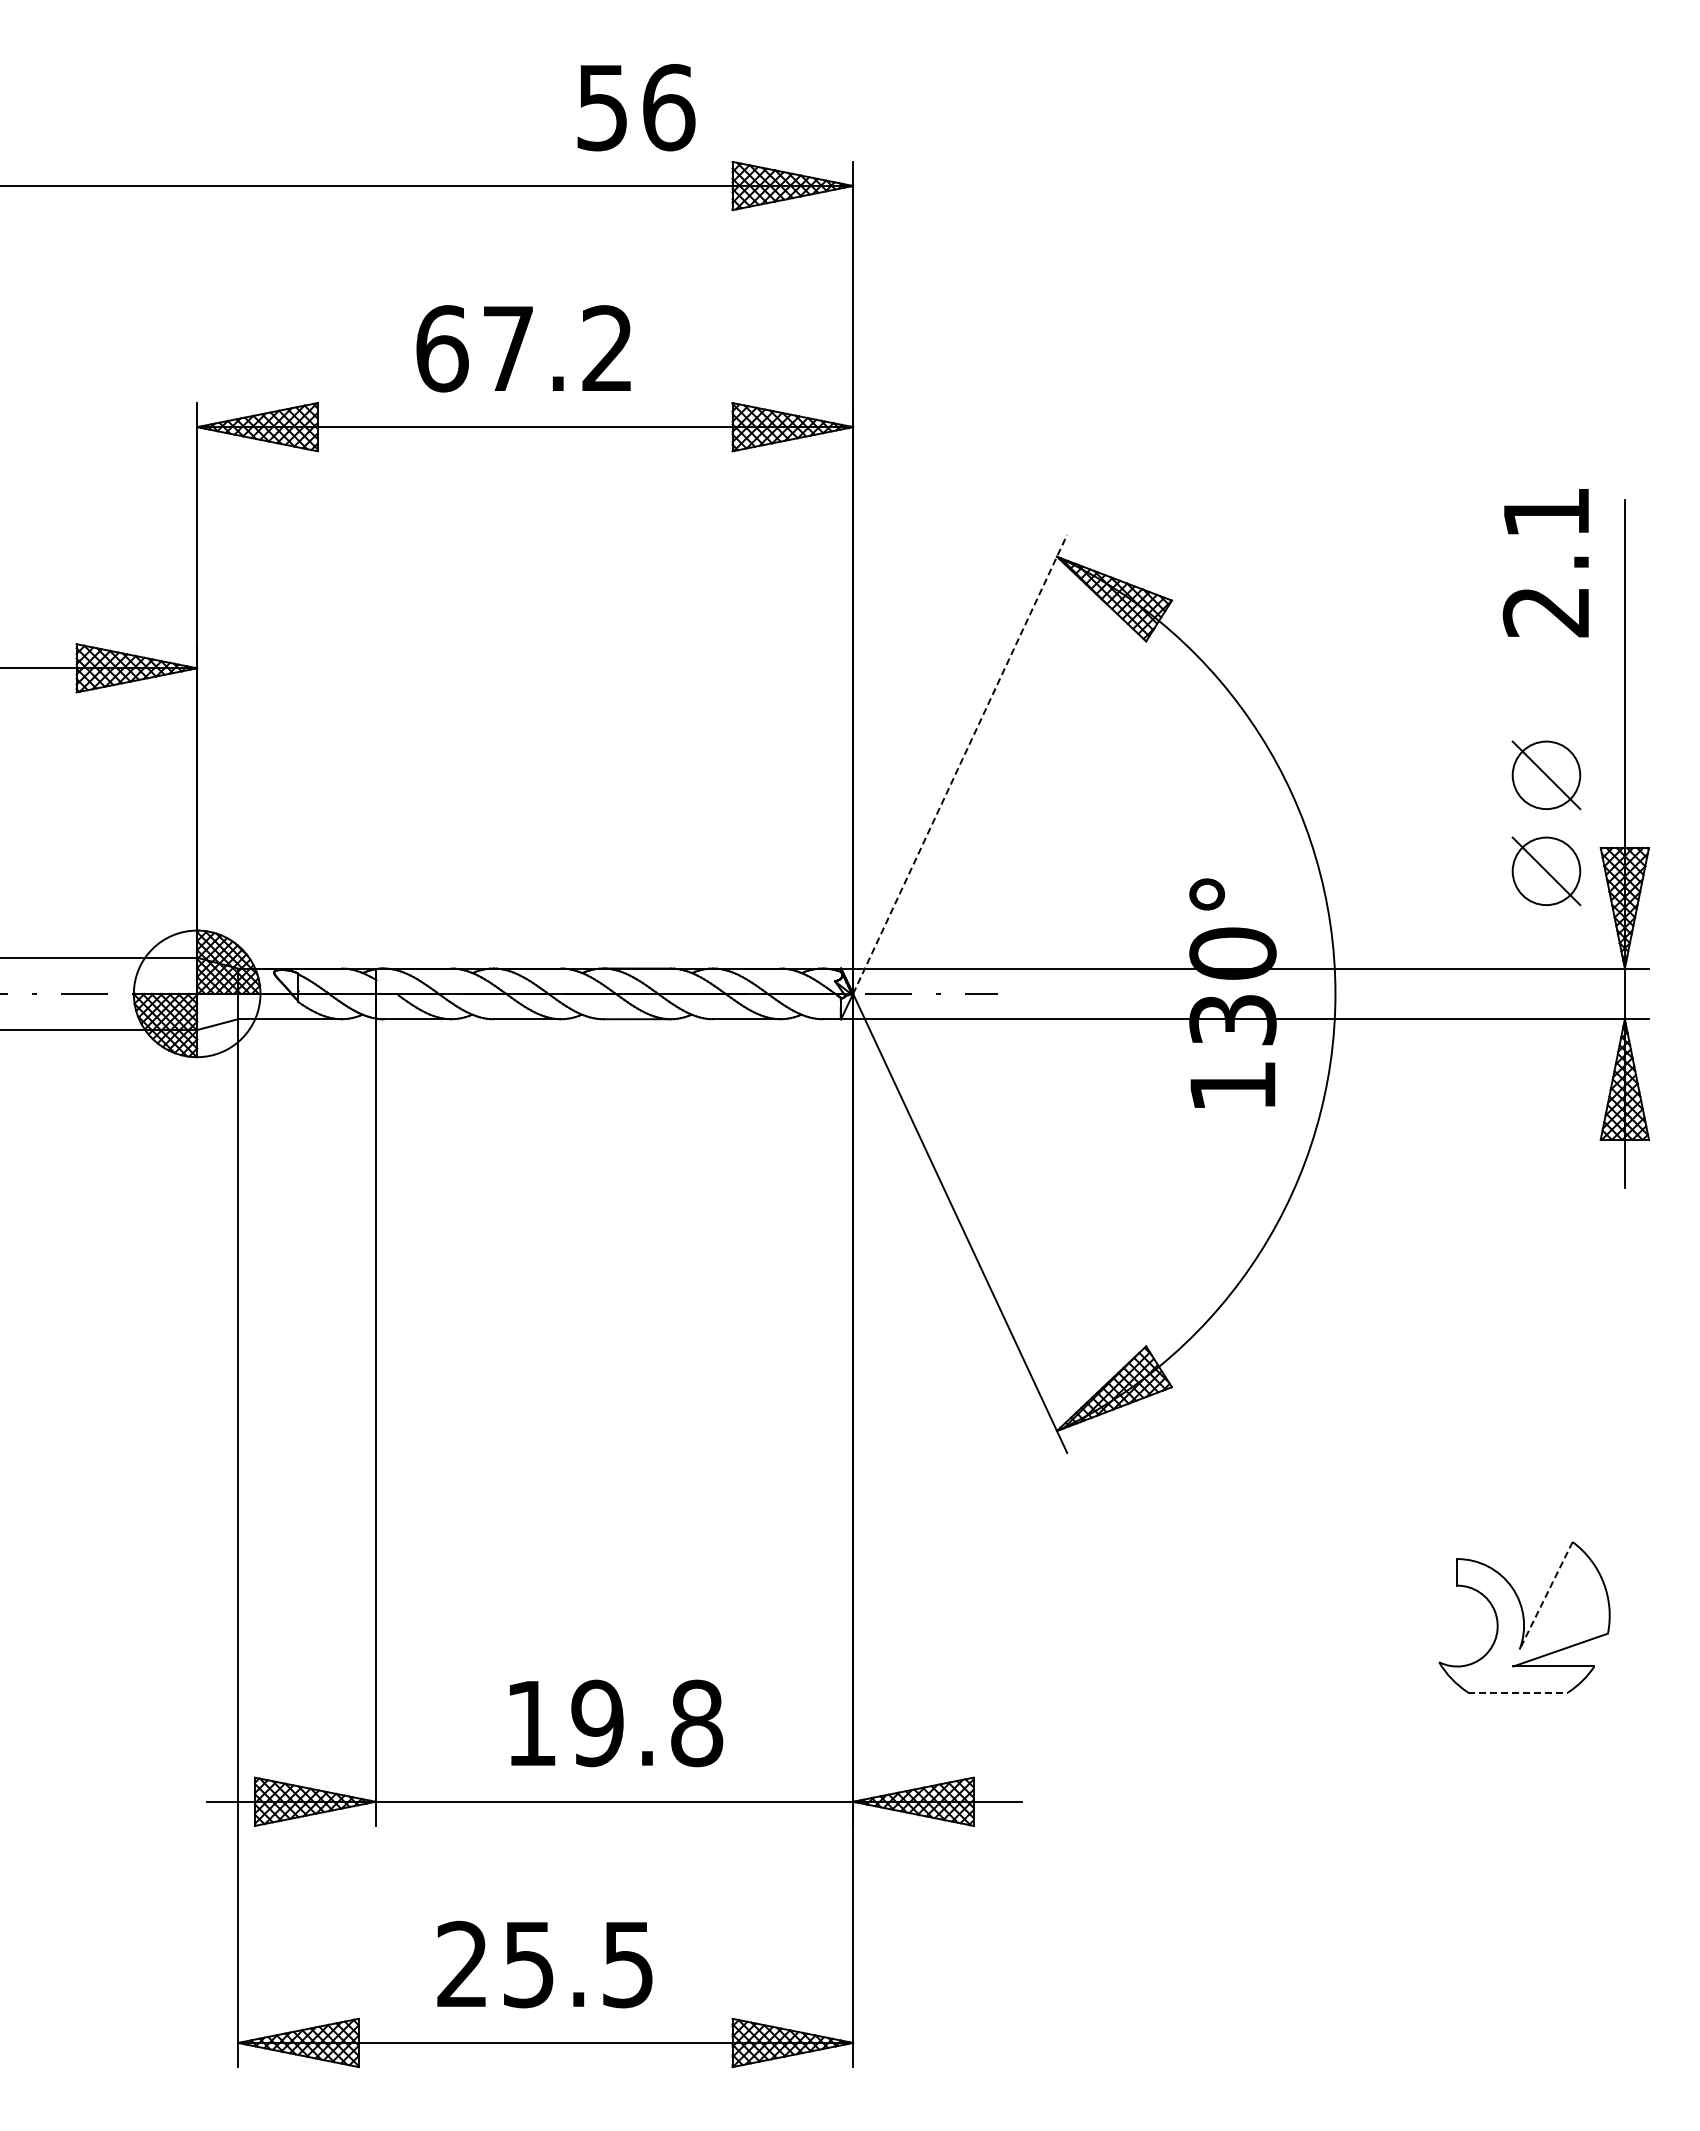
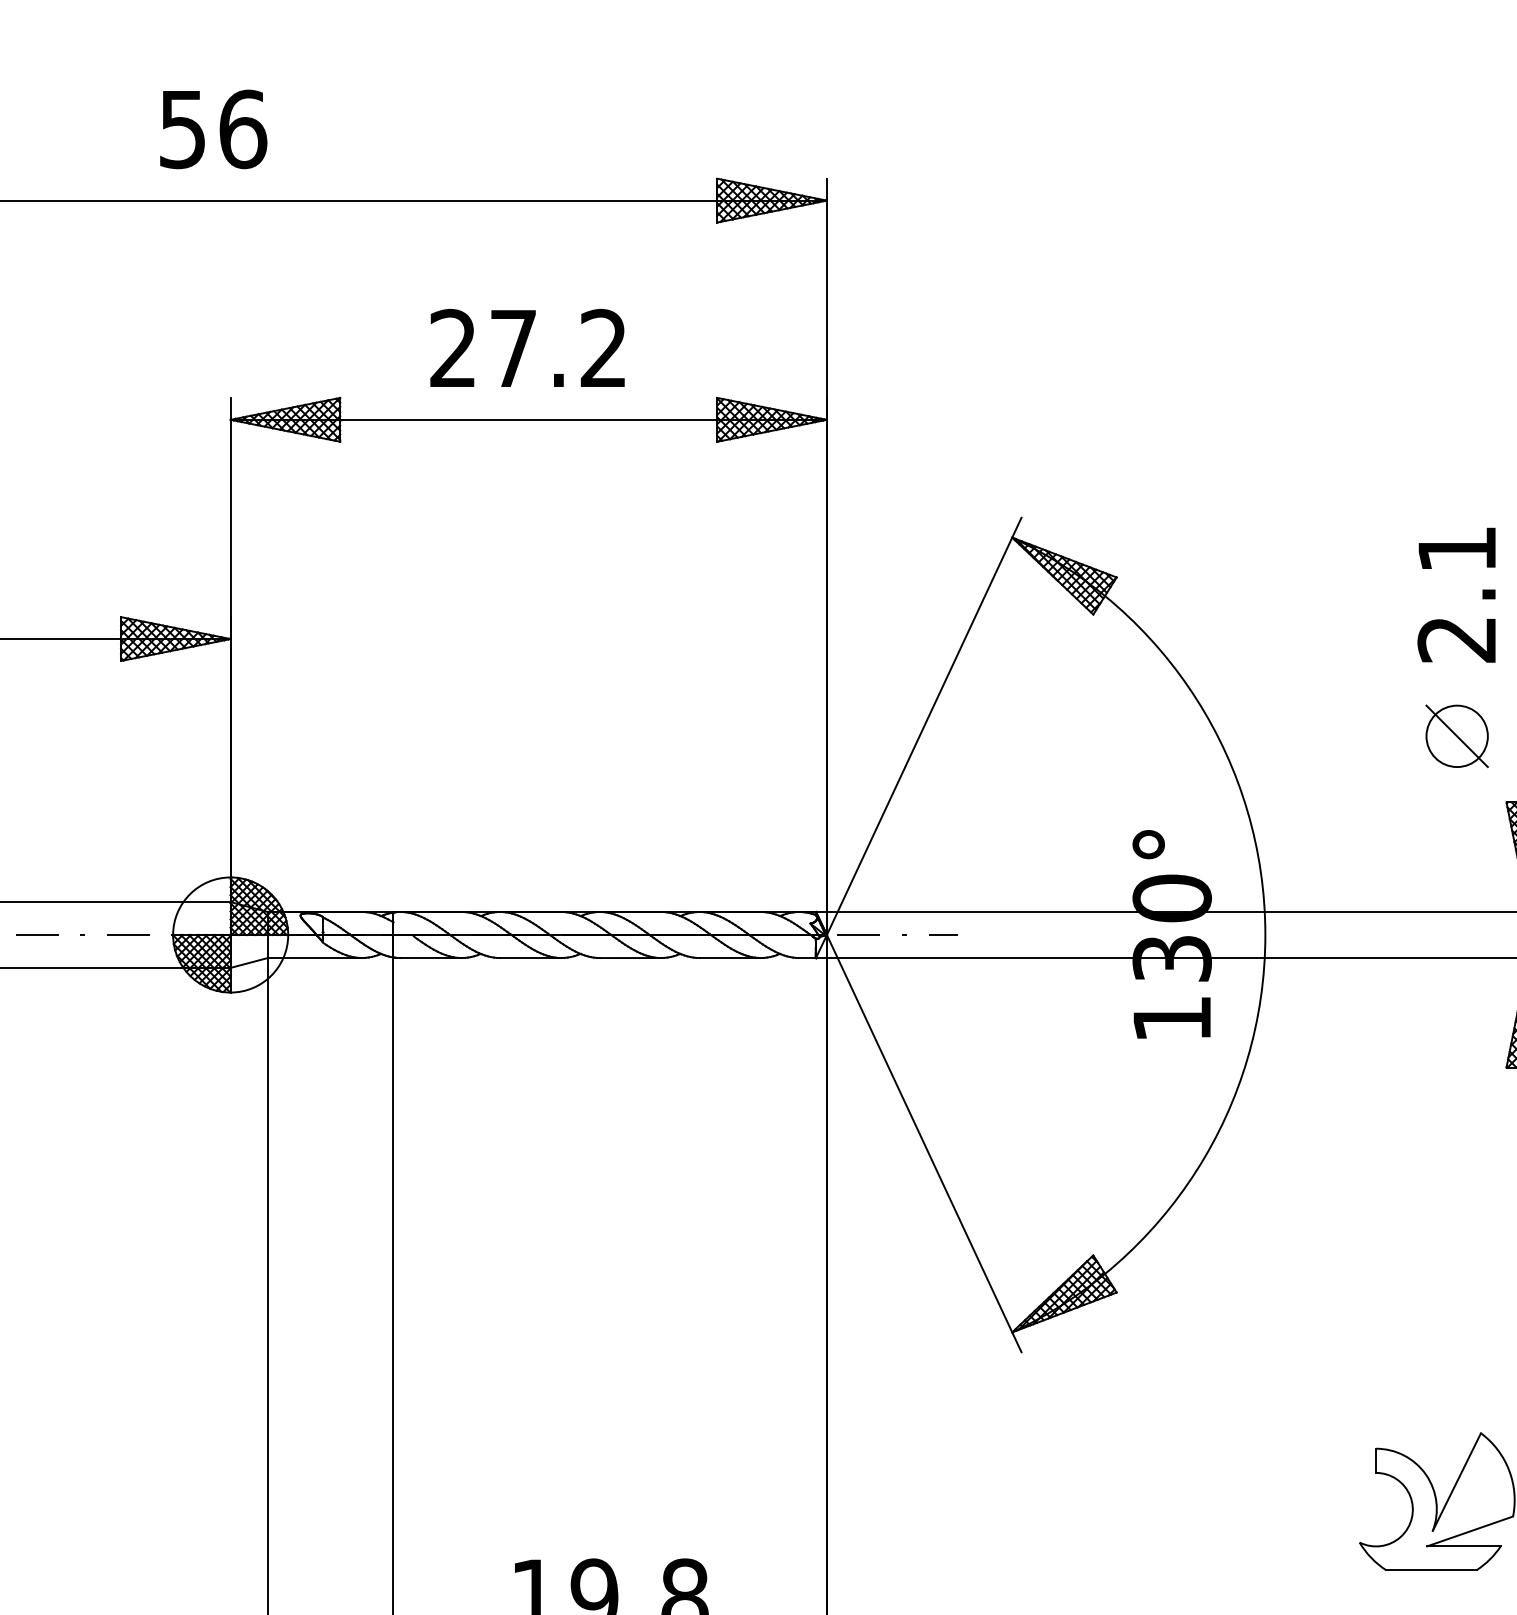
text: (636, 107) -> (213, 129), moved
text: (442, 348) -> (453, 348), 67.2 -> 27.2
text: (1545, 563) -> (1456, 595), moved
line: (960, 763) -> (924, 725), dashed -> solid
part: (1546, 871) -> (1457, 823), removed
line: (1546, 1595) -> (1457, 1481), dashed -> solid
line: (1518, 1692) -> (1431, 1570), dashed -> solid

